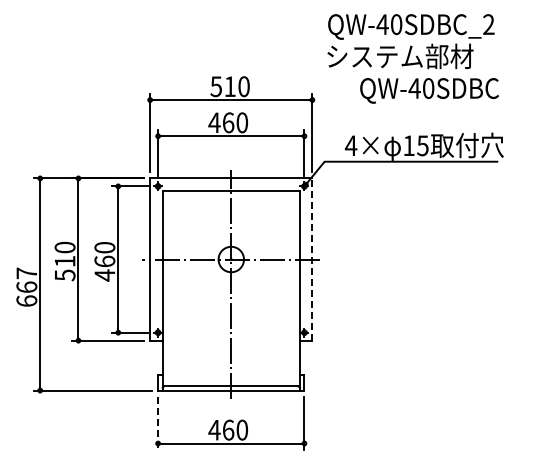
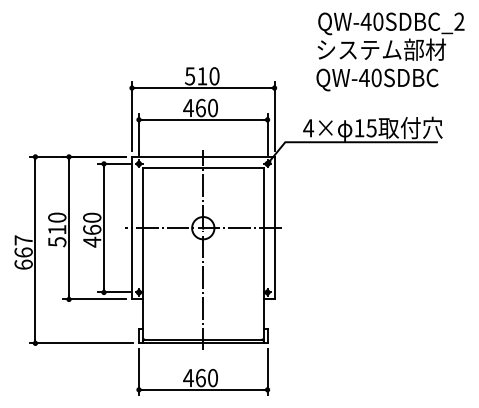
text: (410, 41) -> (390, 36), moved
line: (312, 259) -> (274, 228), dashed -> solid
line: (158, 423) -> (139, 372), dashed -> solid

